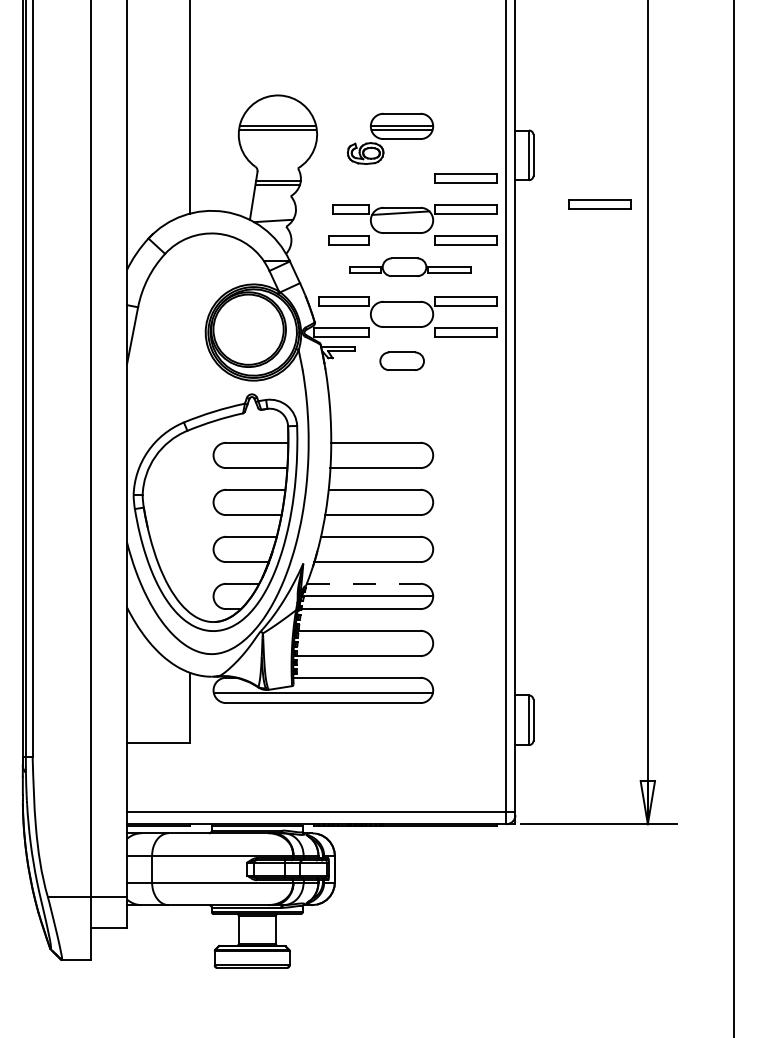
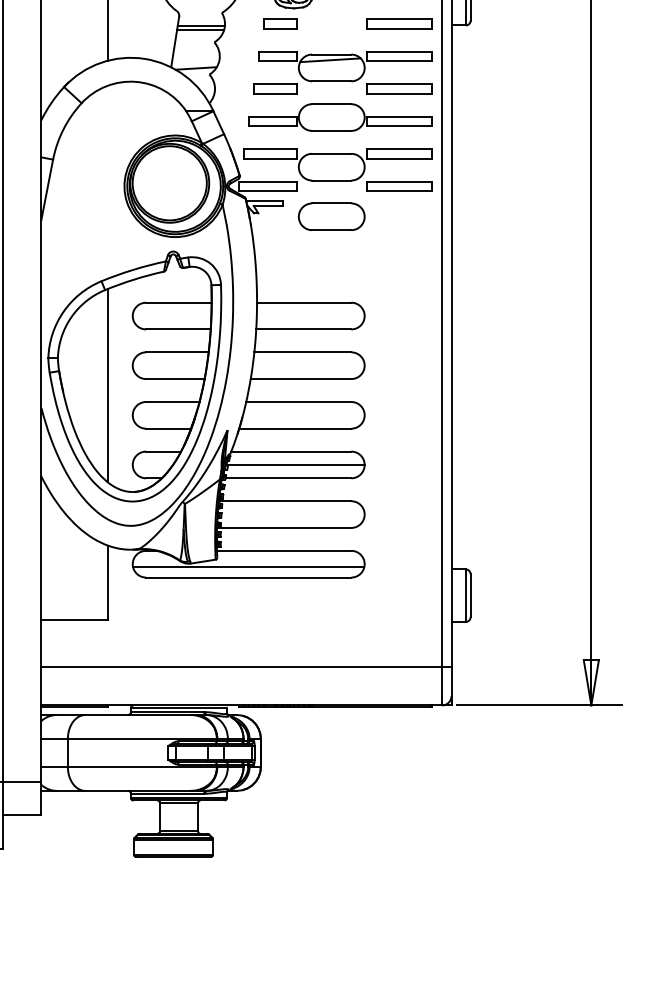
part: (353, 178) -> (280, 23), added
part: (599, 204) -> (540, 51), removed
part: (410, 266) -> (340, 116), size x1.43
part: (402, 360) -> (332, 215), size x1.43
line: (190, 520) -> (108, 384), added
line: (363, 583) -> (291, 451), dashed -> solid
line: (321, 812) -> (246, 667), moved

